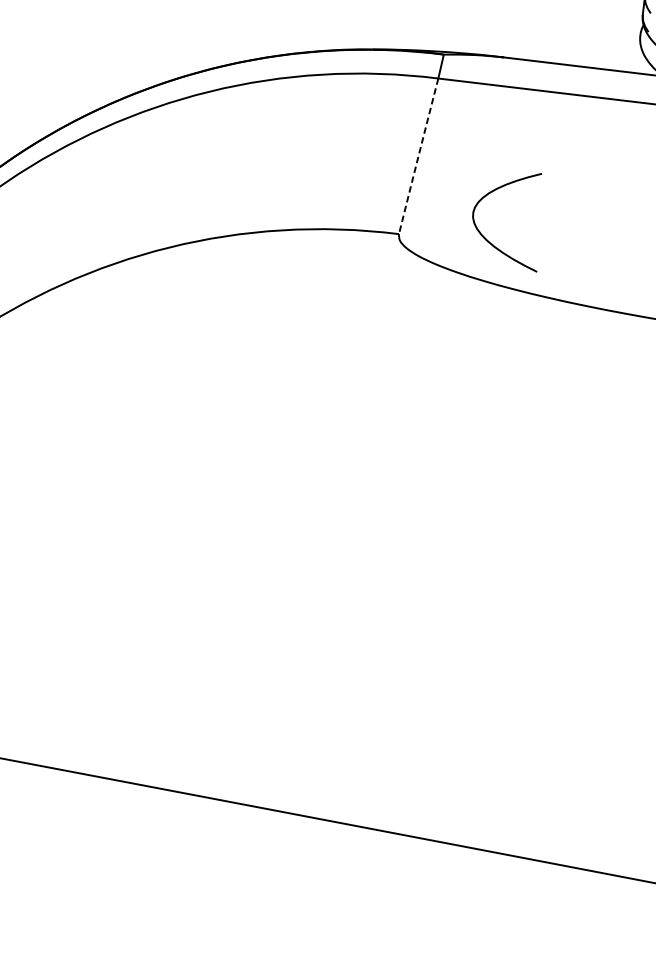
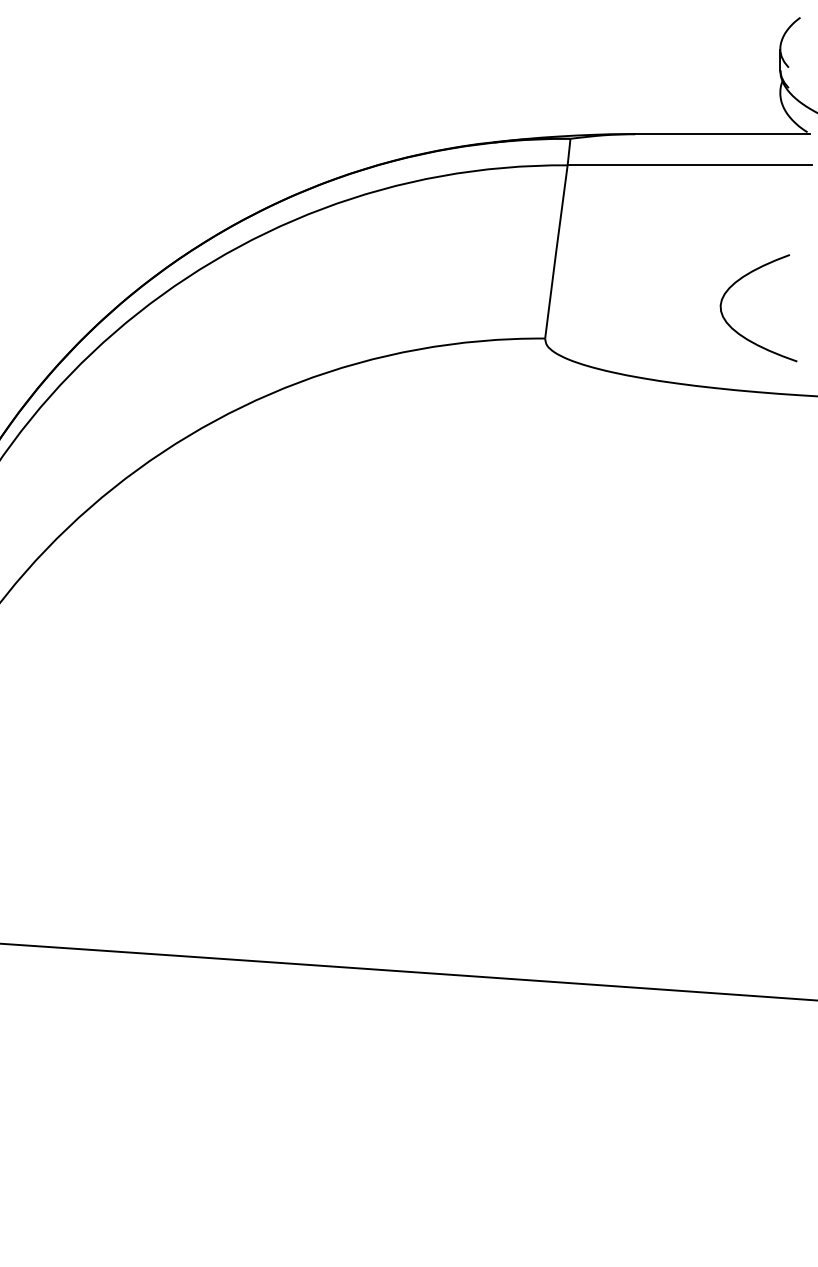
arc: (418, 155) -> (556, 251), dashed -> solid
curve: (488, 240) -> (740, 333), moved

